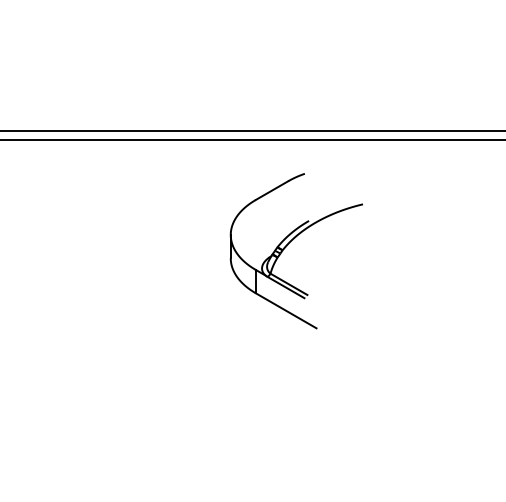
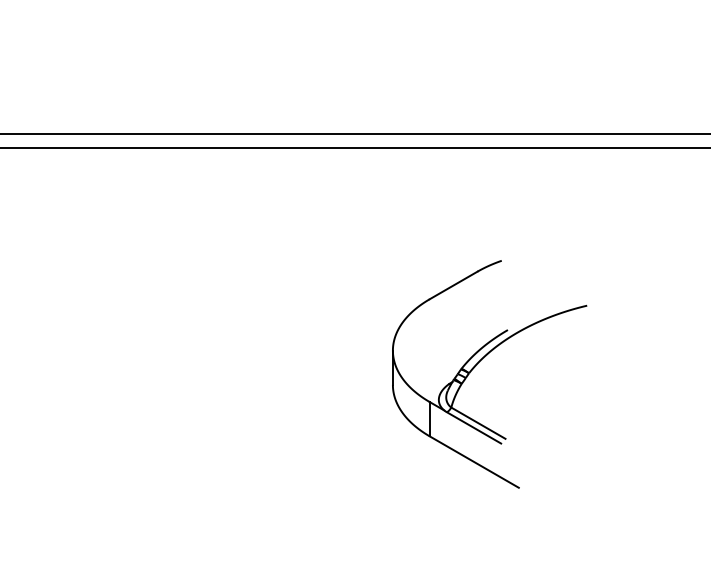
part: (288, 245) -> (477, 366), moved

